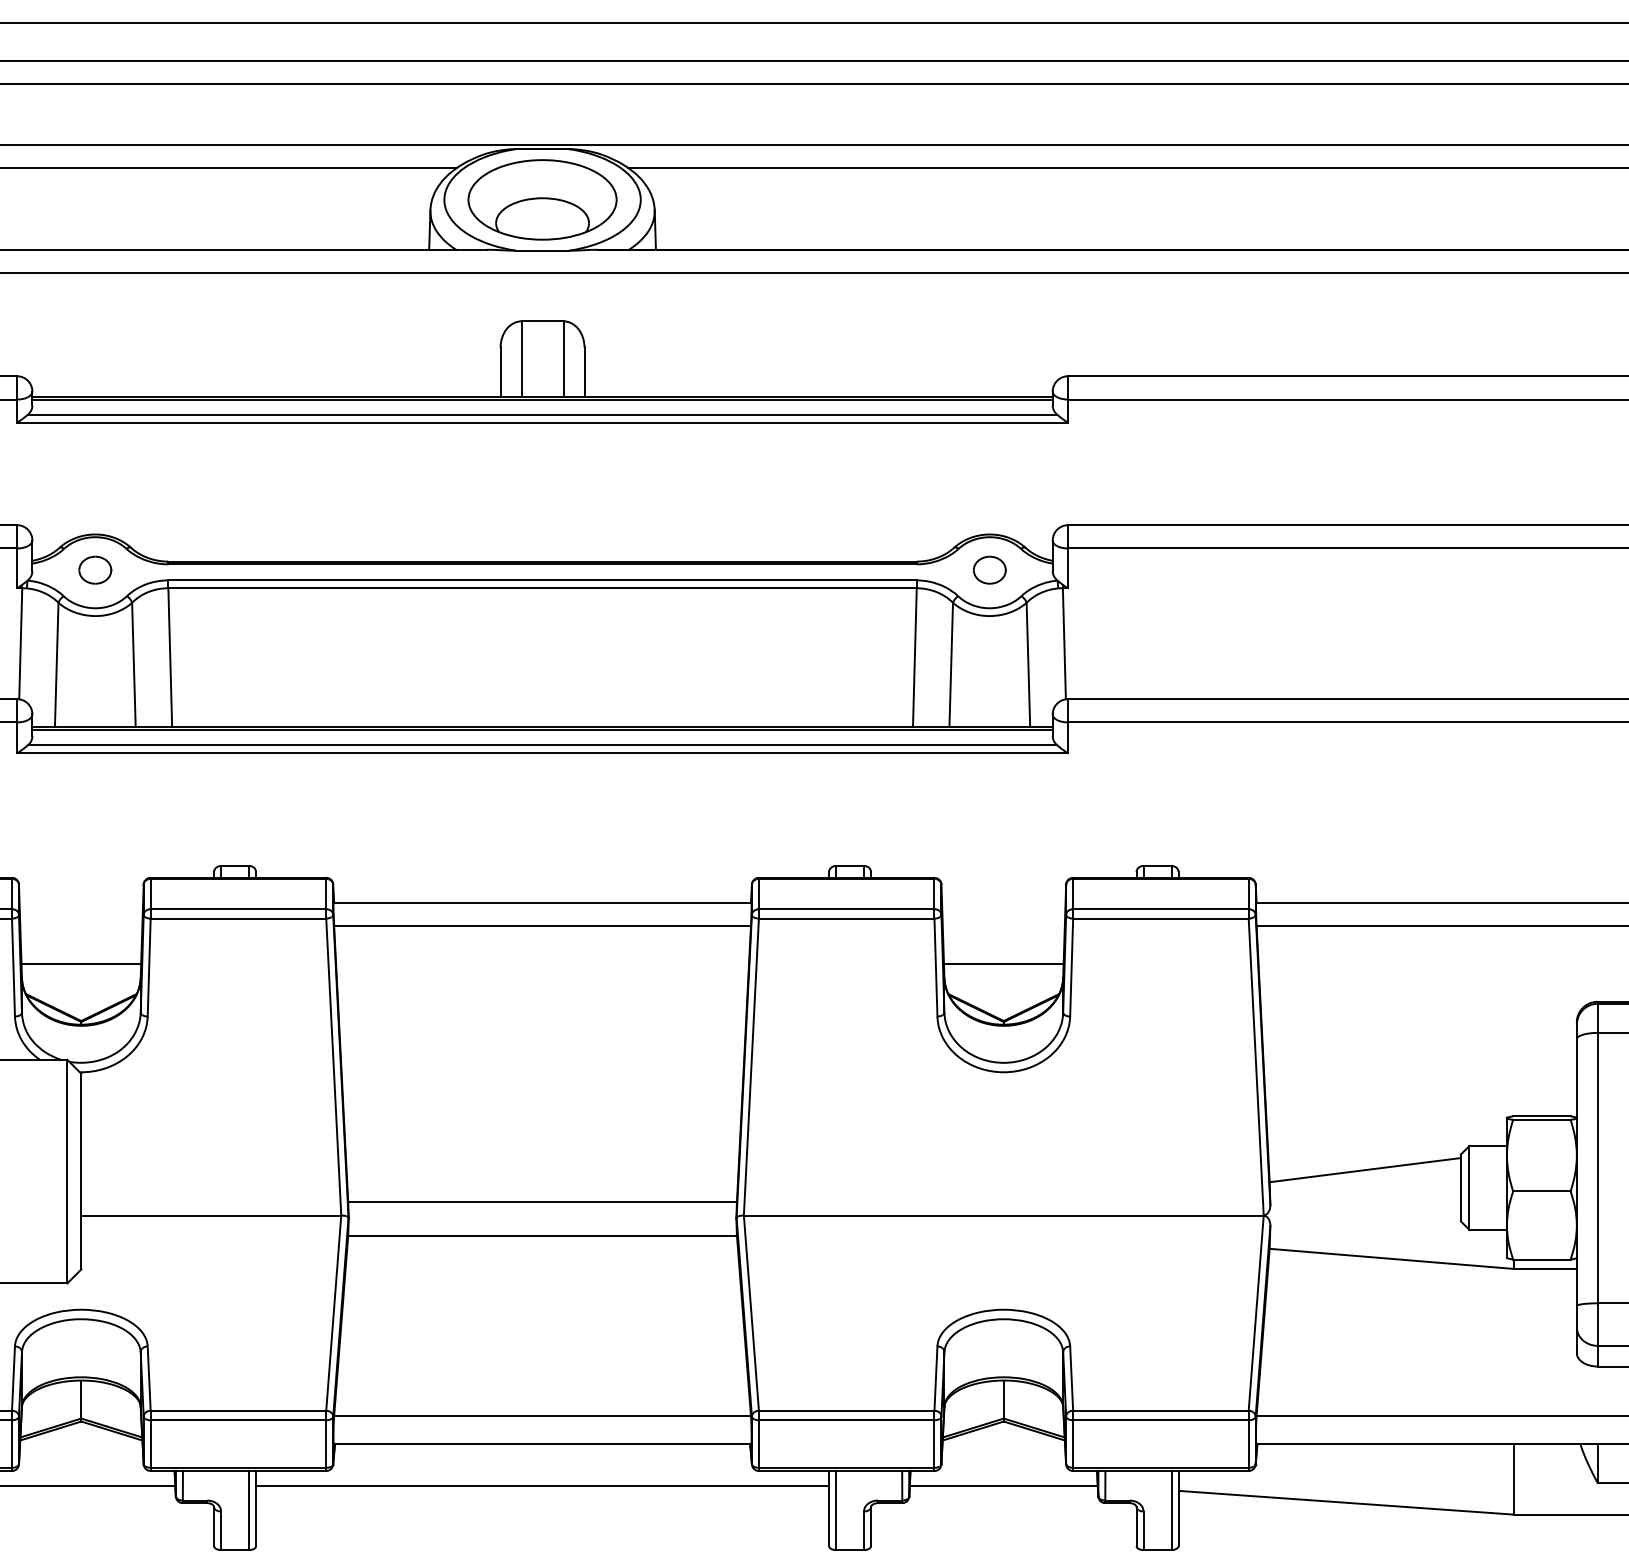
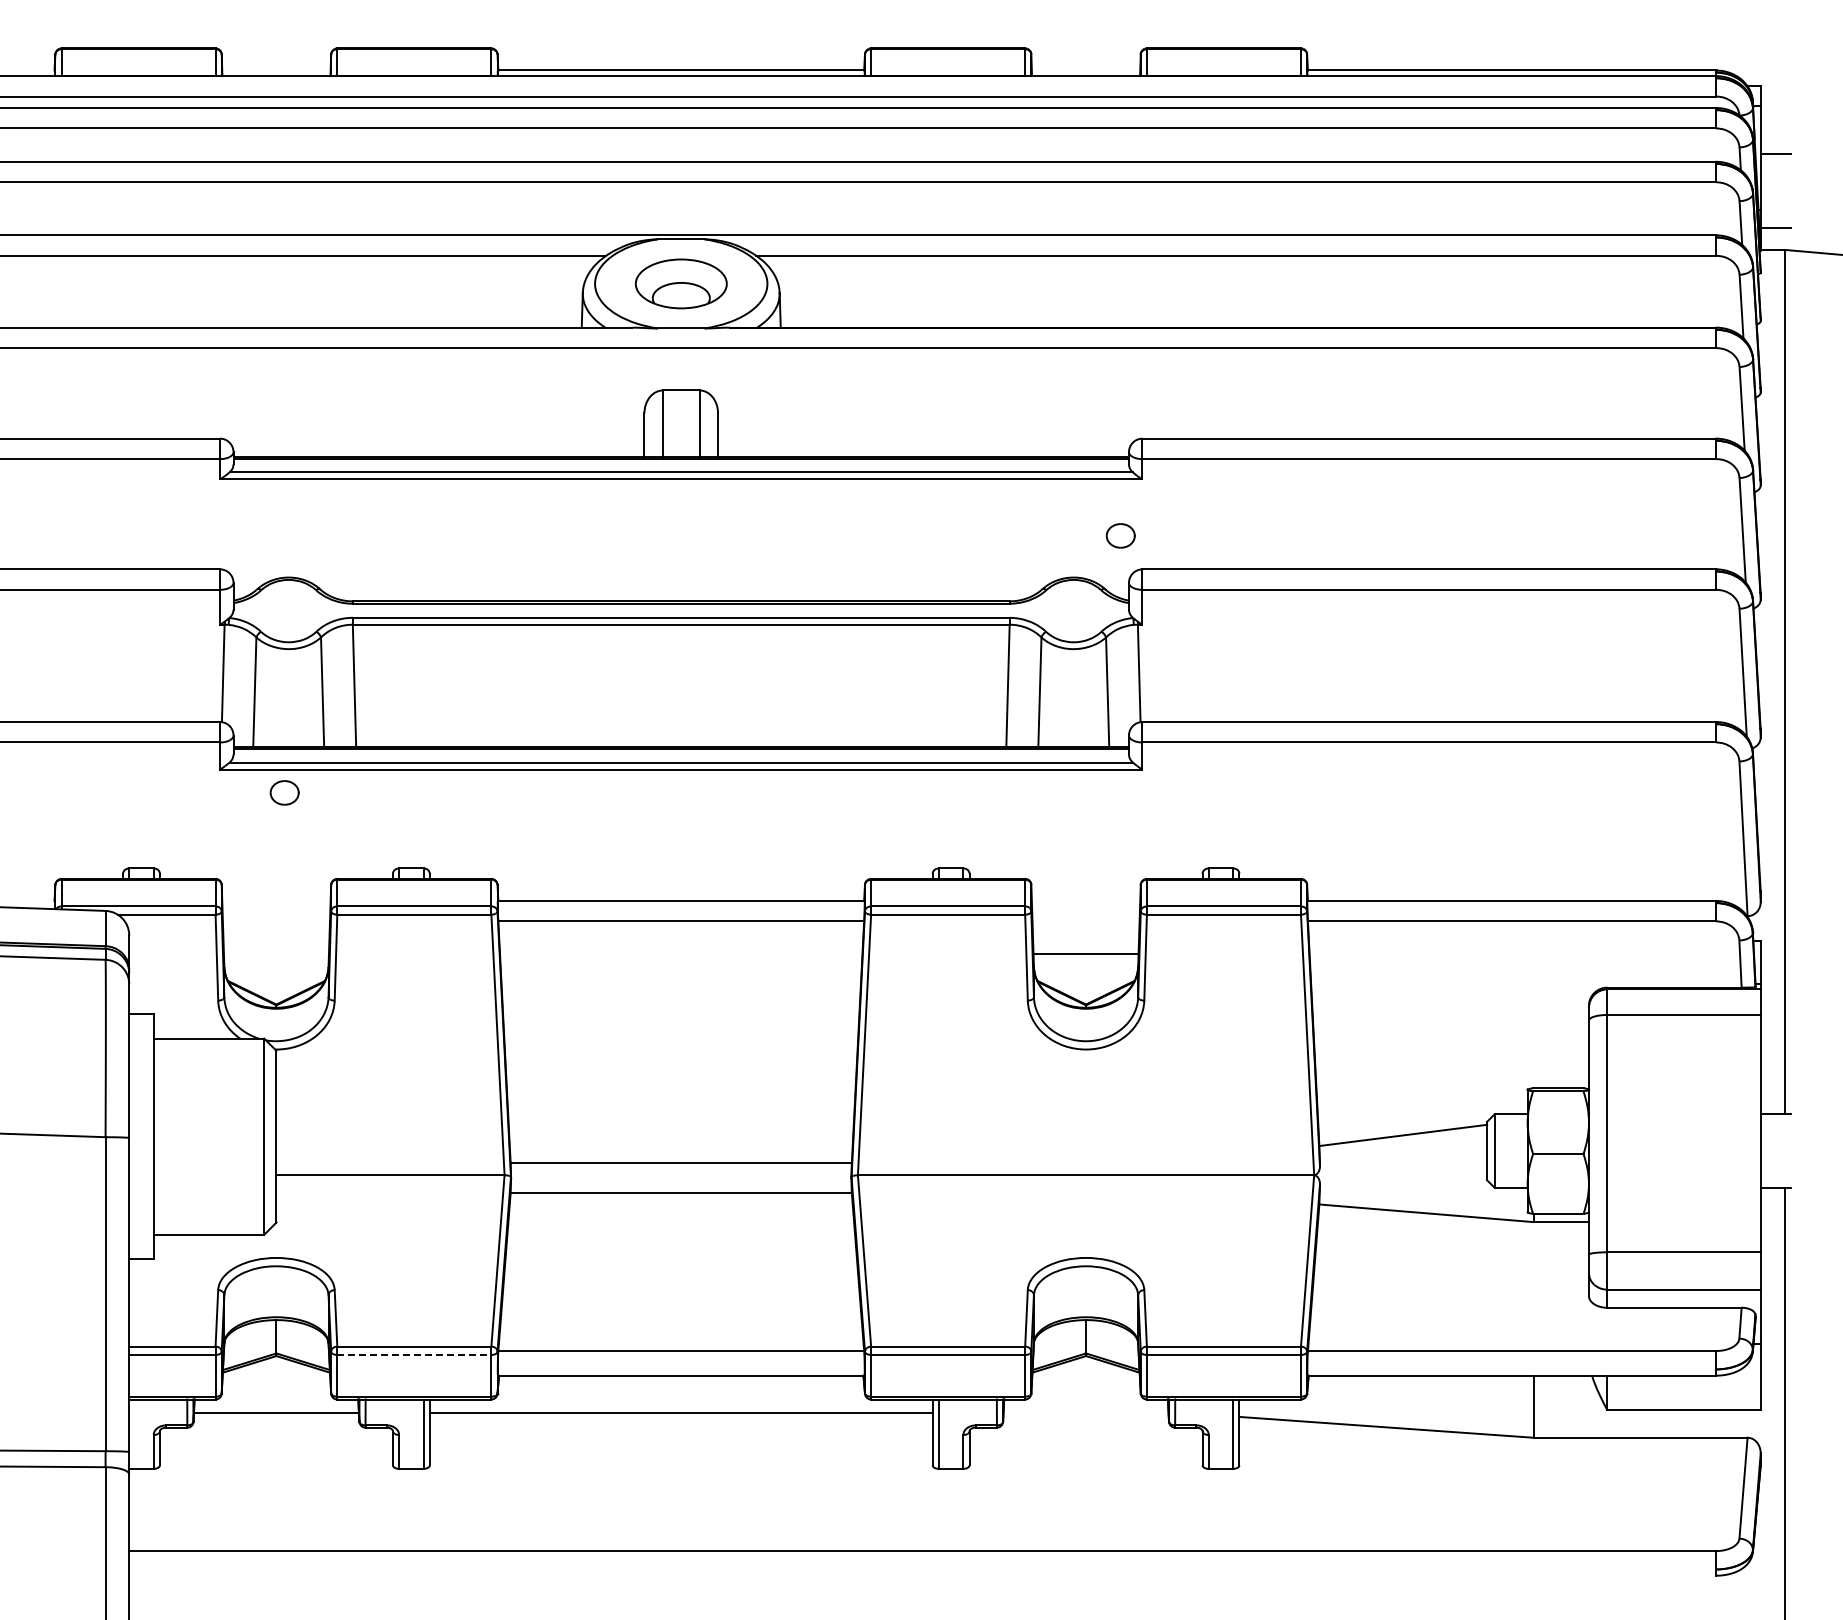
part: (542, 199) -> (681, 283), size x0.7
part: (95, 569) -> (284, 792), moved
part: (989, 569) -> (1120, 535), moved
line: (80, 963) -> (275, 954), removed
line: (238, 1419) -> (414, 1354), solid -> dashed
line: (1003, 1485) -> (1085, 1412), removed

